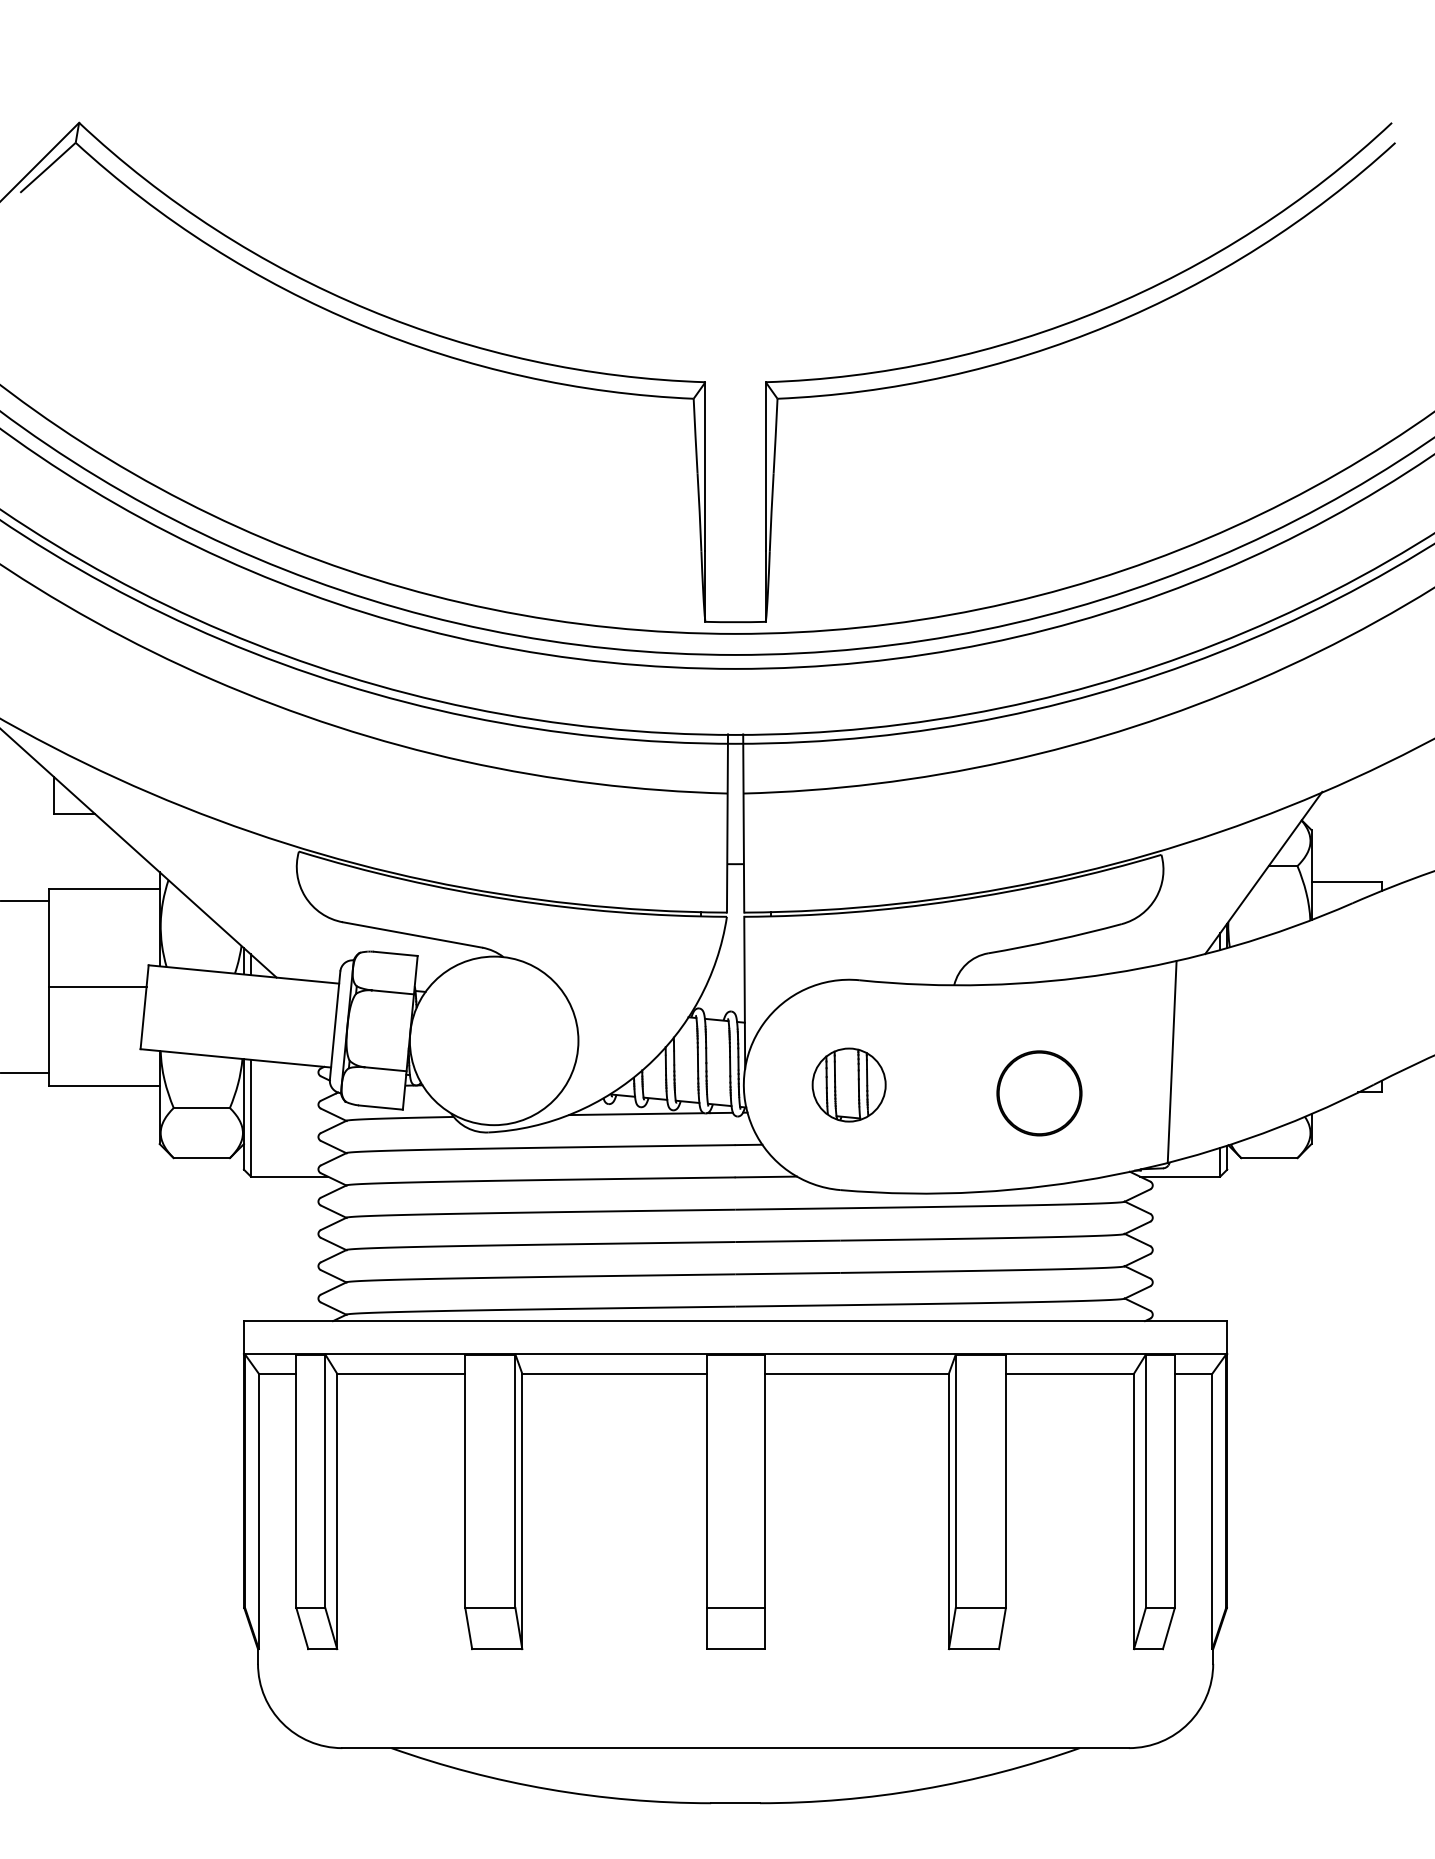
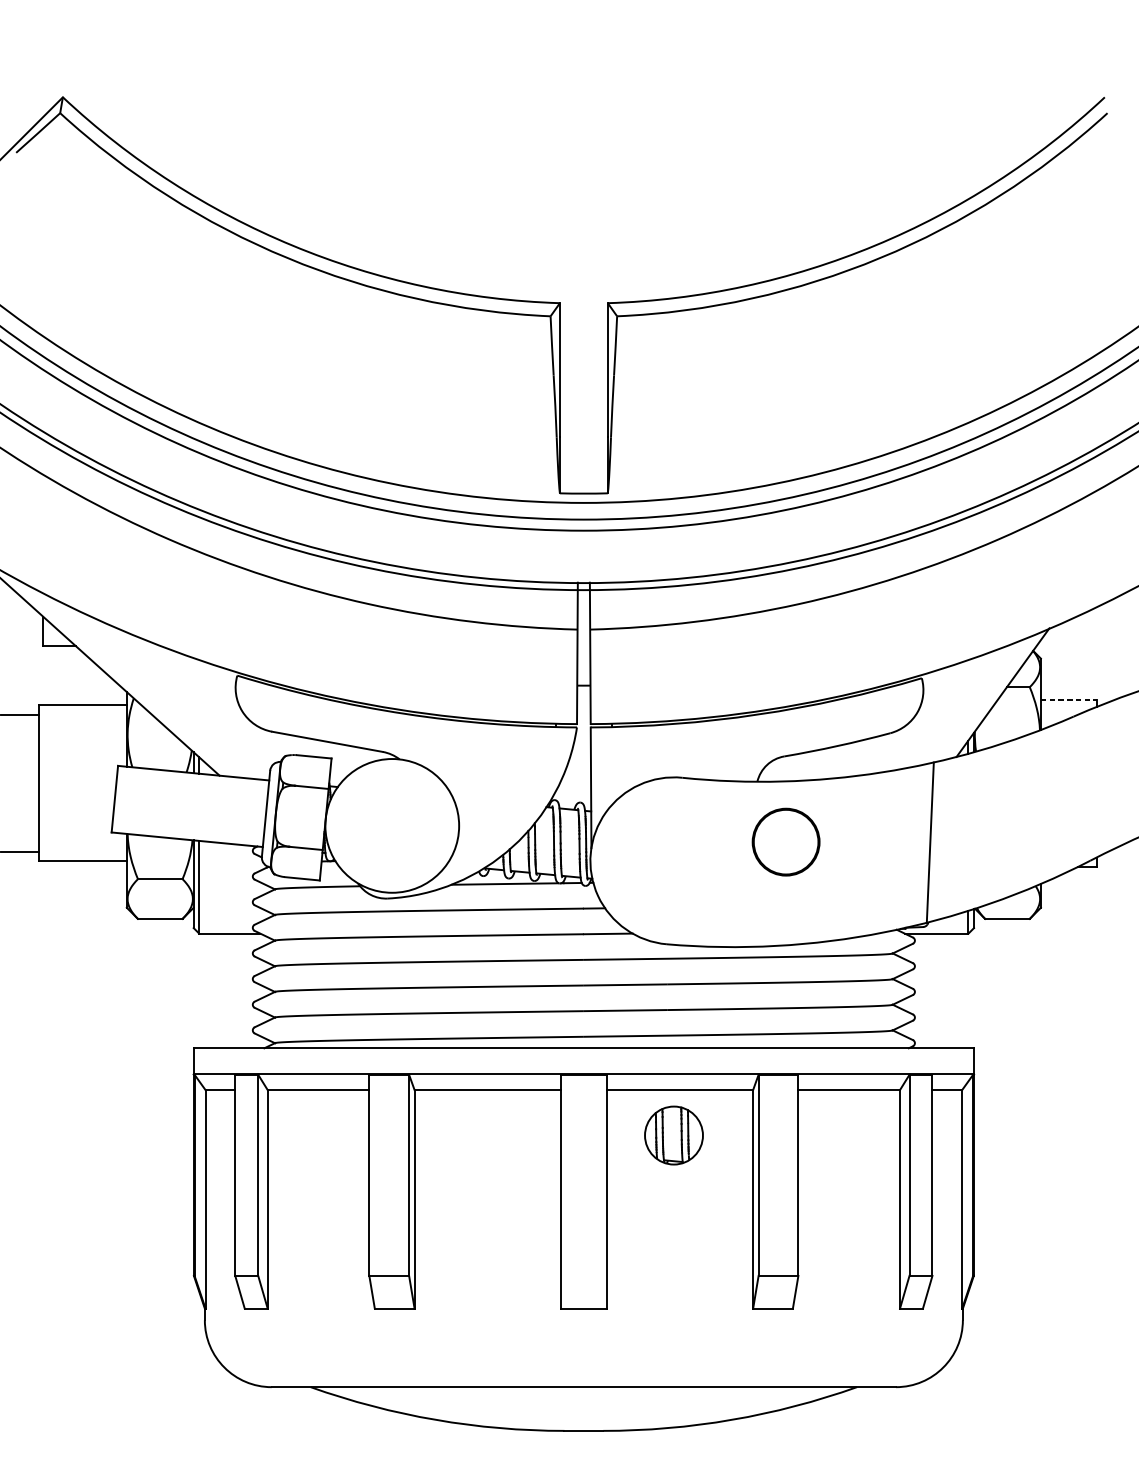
line: (1347, 881) -> (1069, 699), solid -> dashed
line: (97, 987) -> (77, 783), removed
part: (848, 1084) -> (673, 1135), moved
circle: (1039, 1093) -> (786, 842), moved
line: (735, 1607) -> (583, 1275), removed

